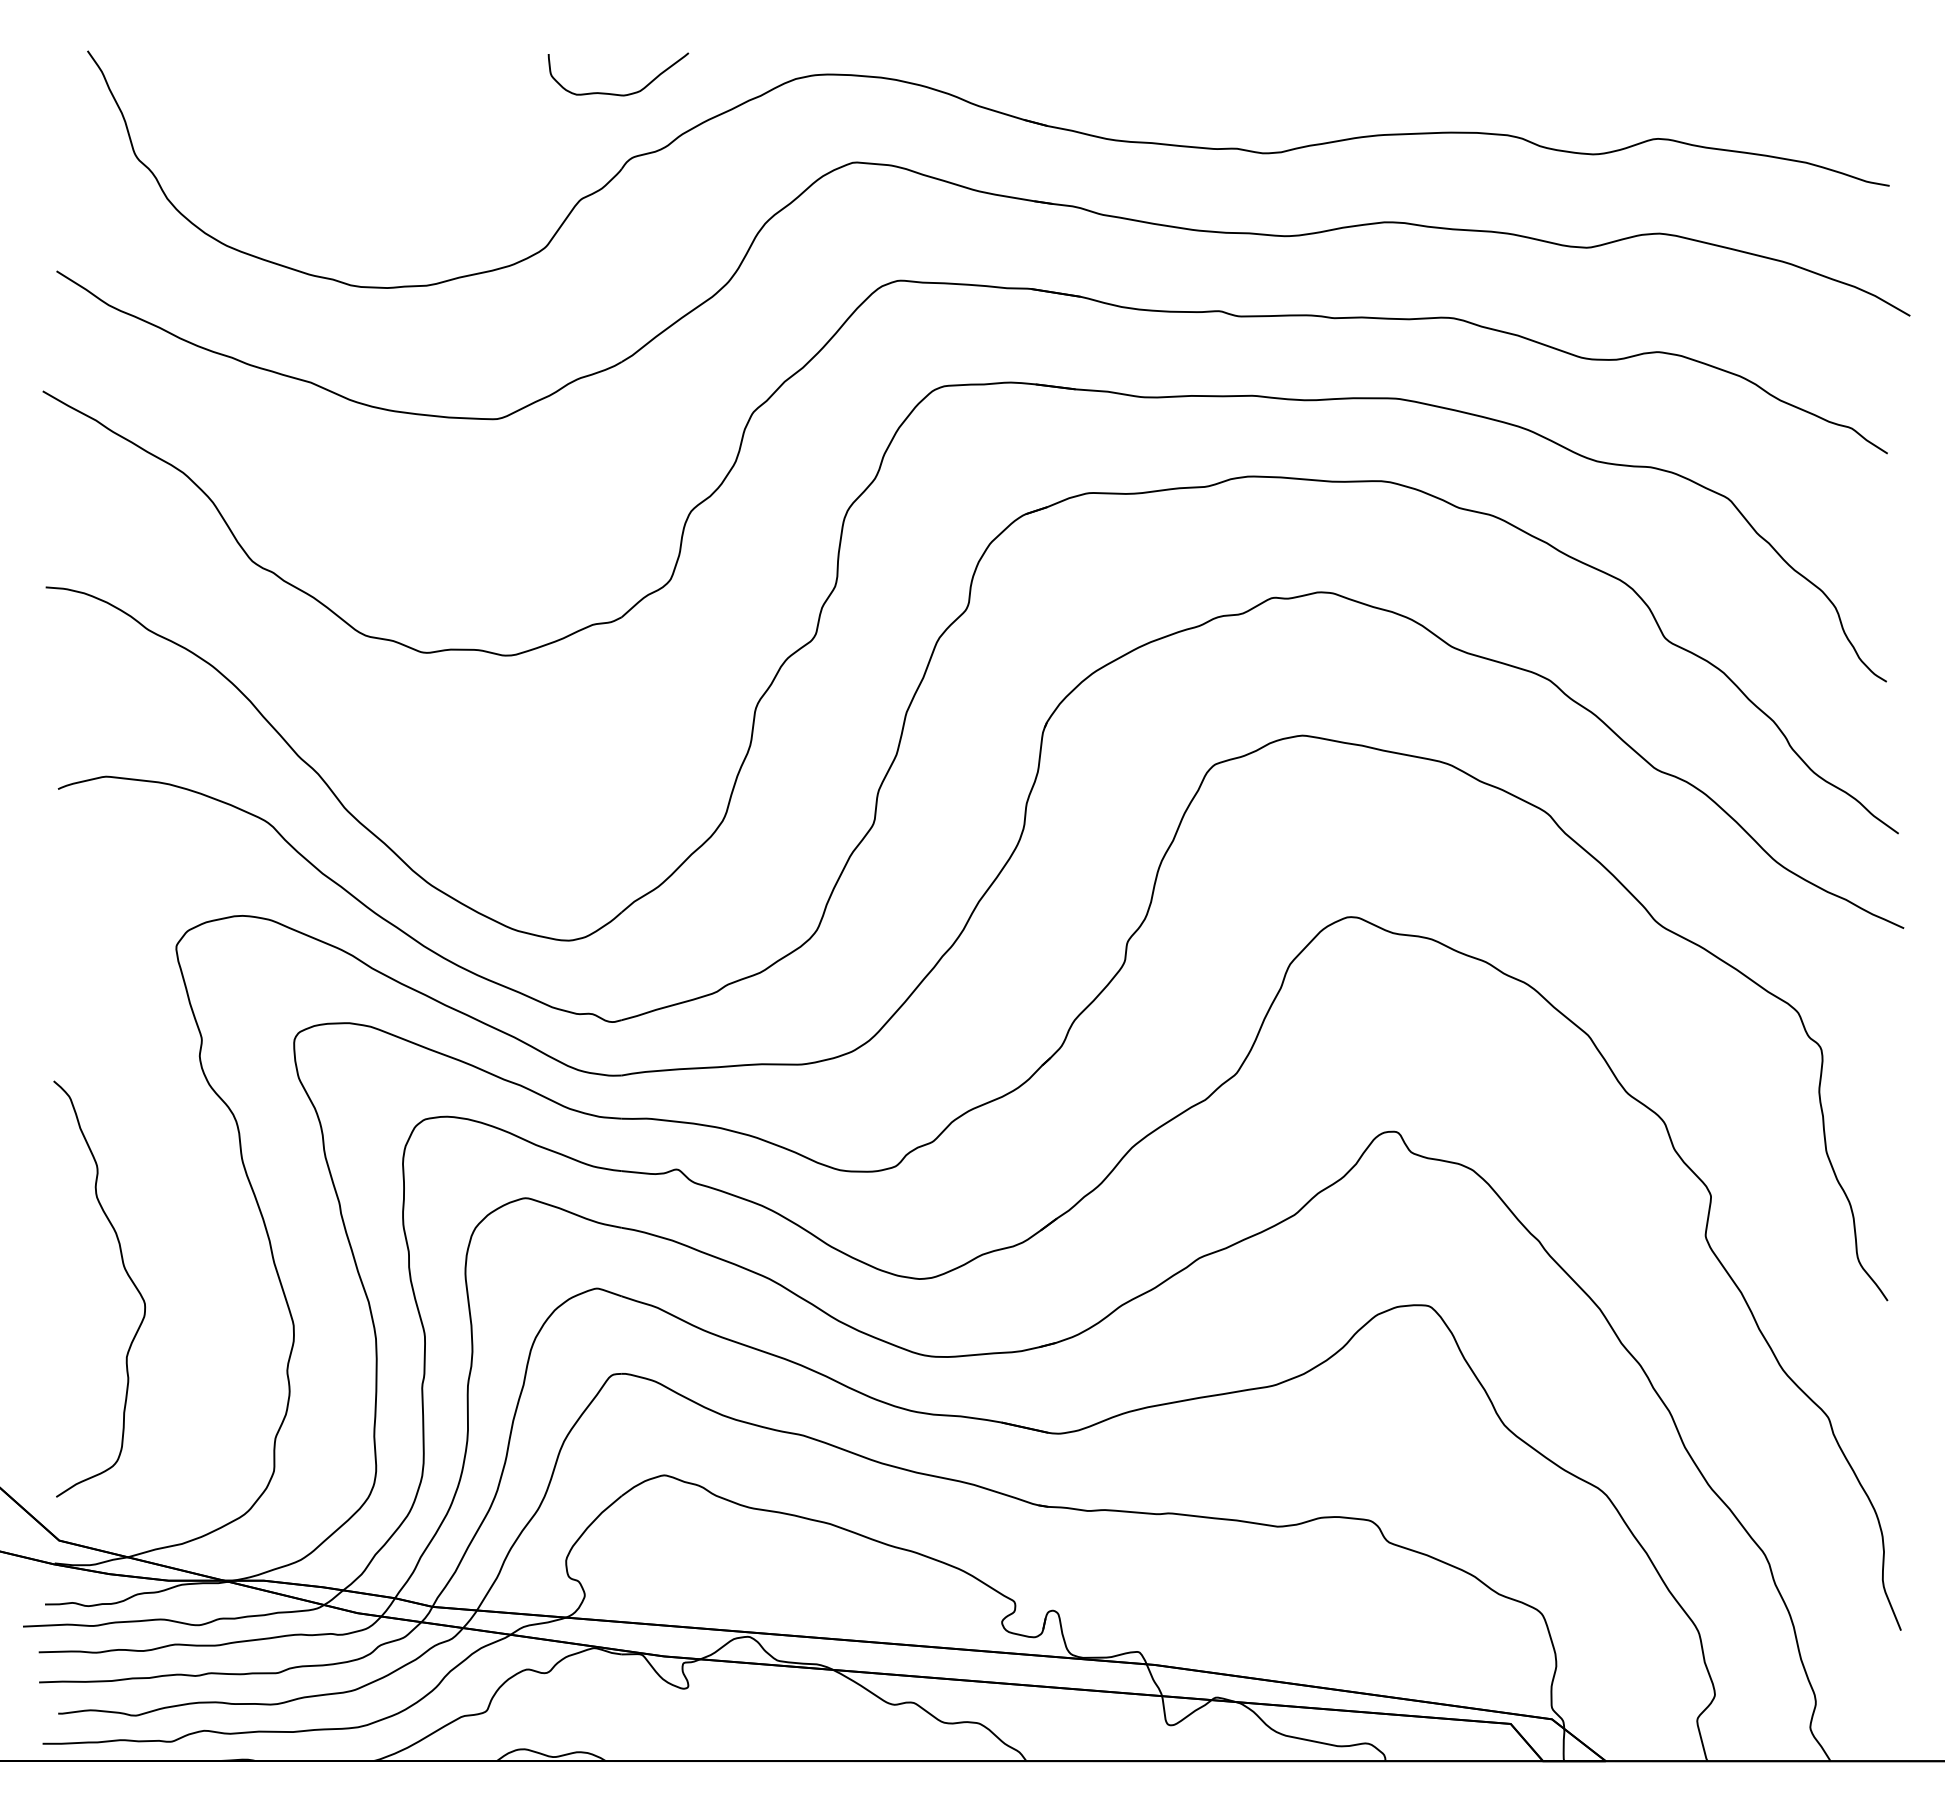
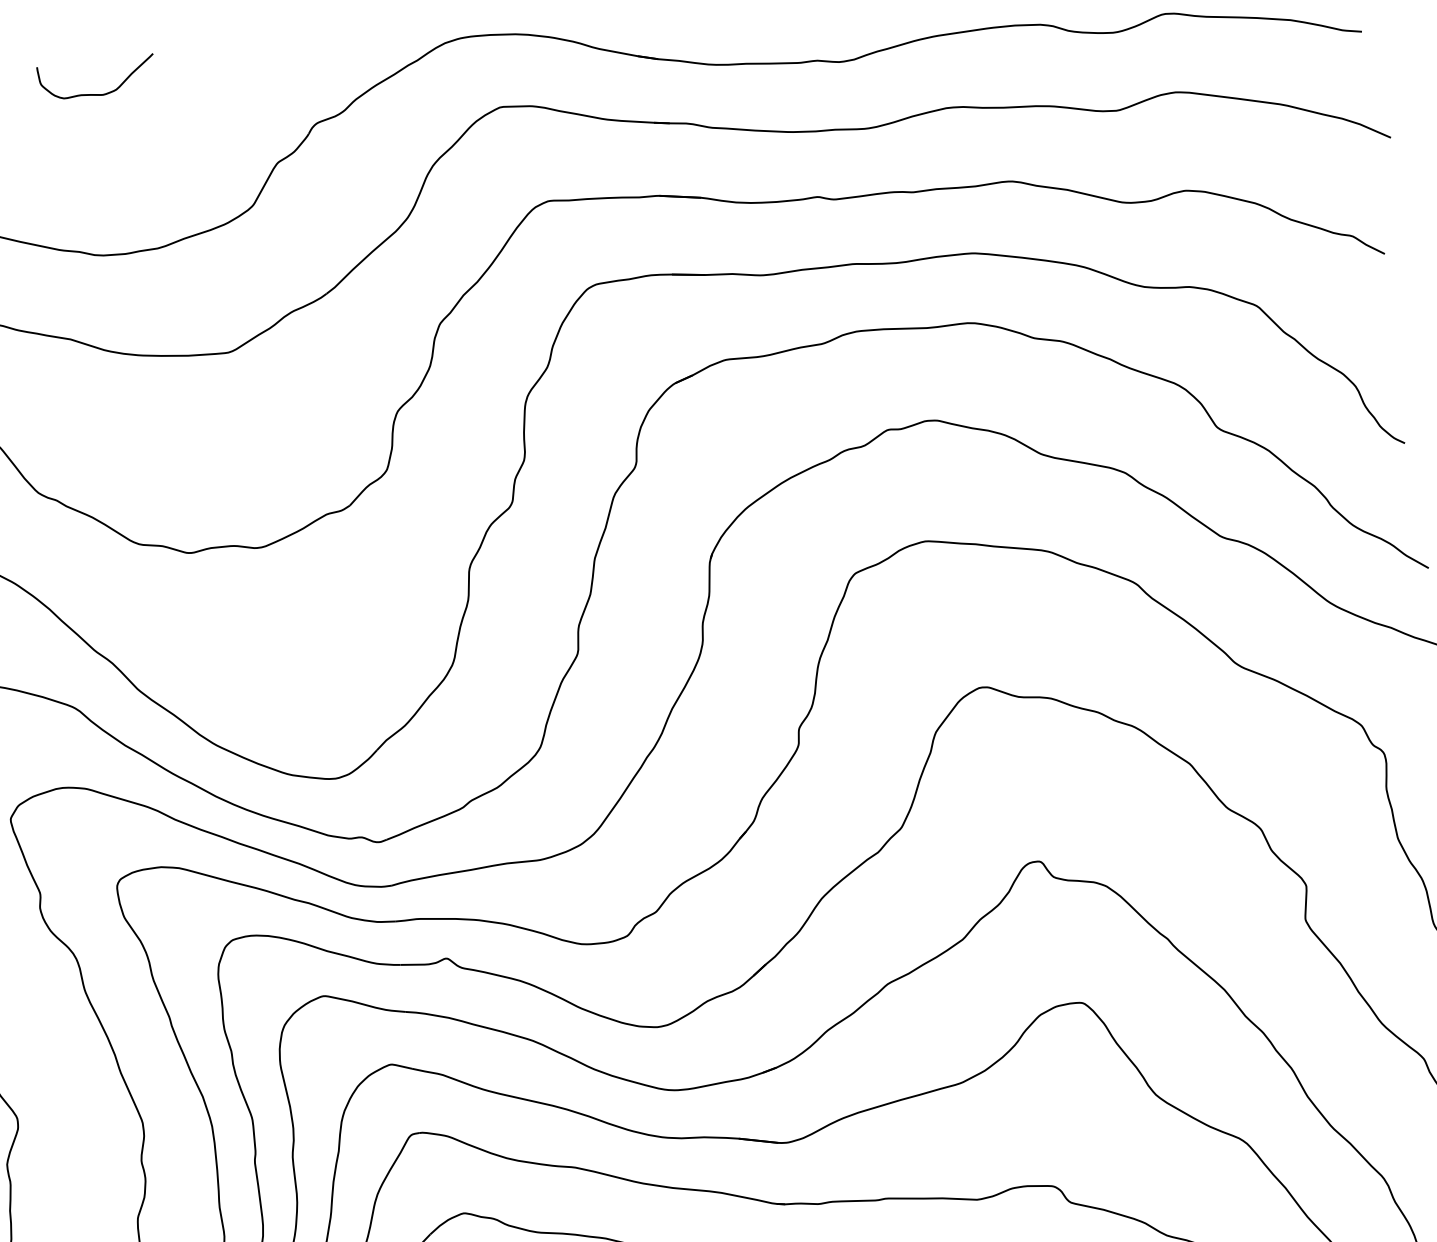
curve: (615, 93) -> (96, 93), moved

